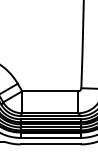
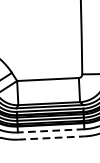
line: (50, 137) -> (50, 130), solid -> dashed
line: (51, 144) -> (52, 138), solid -> dashed

